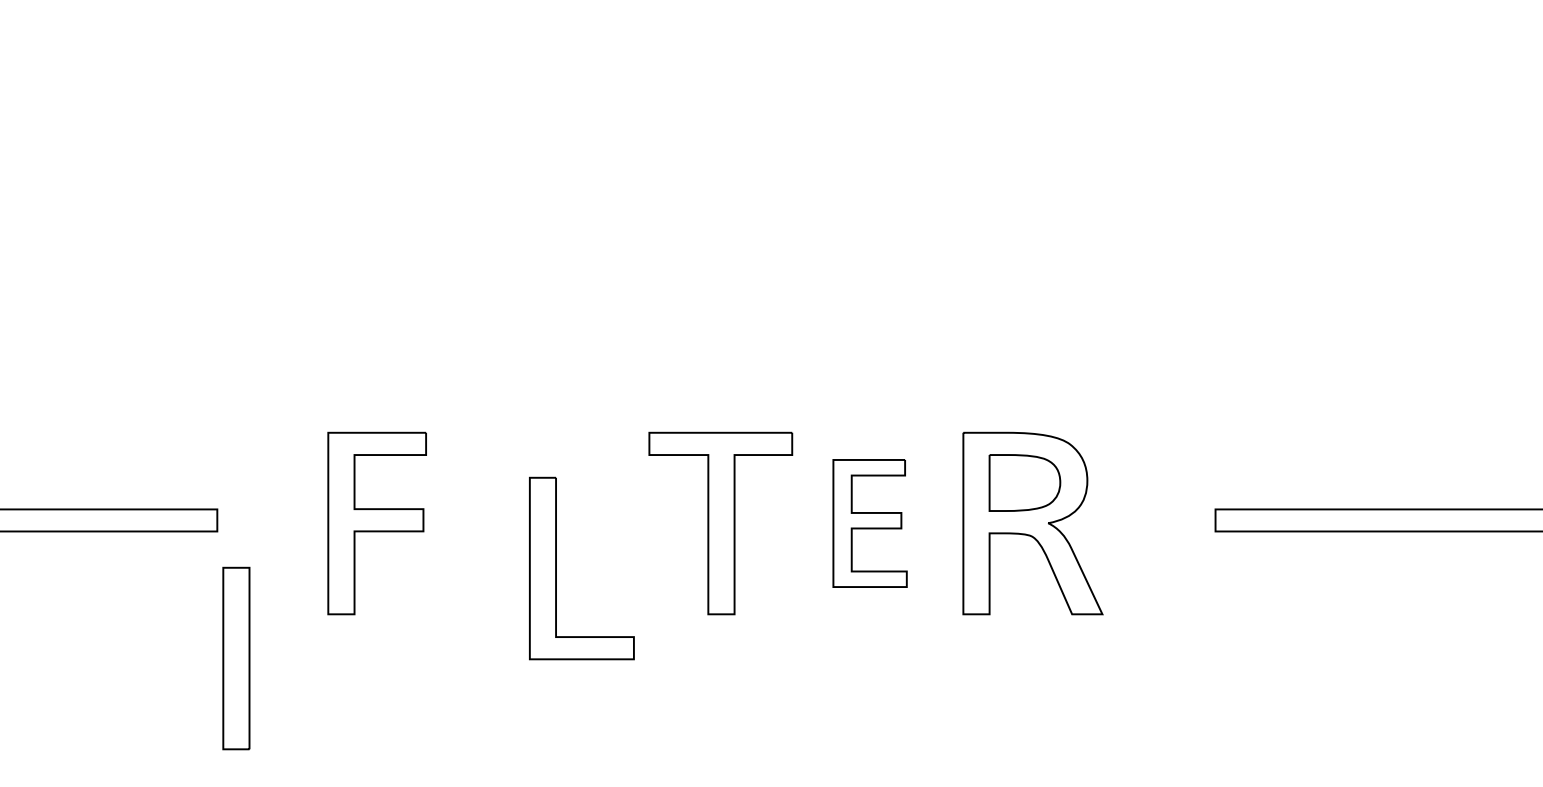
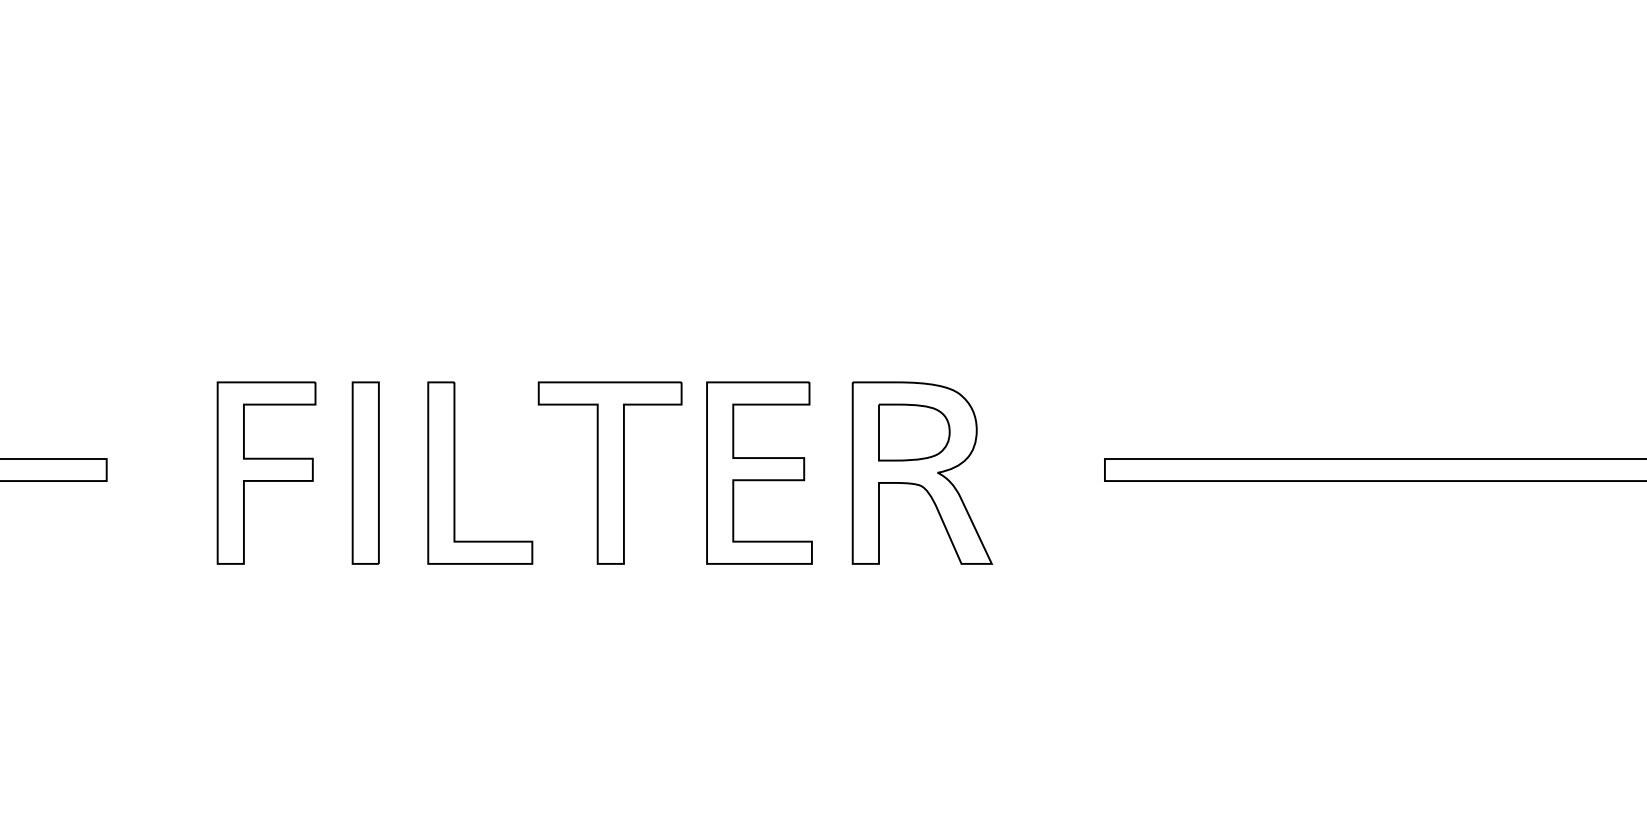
part: (870, 522) -> (759, 472), size x1.43
part: (557, 567) -> (455, 472), moved
part: (236, 657) -> (365, 472), moved

